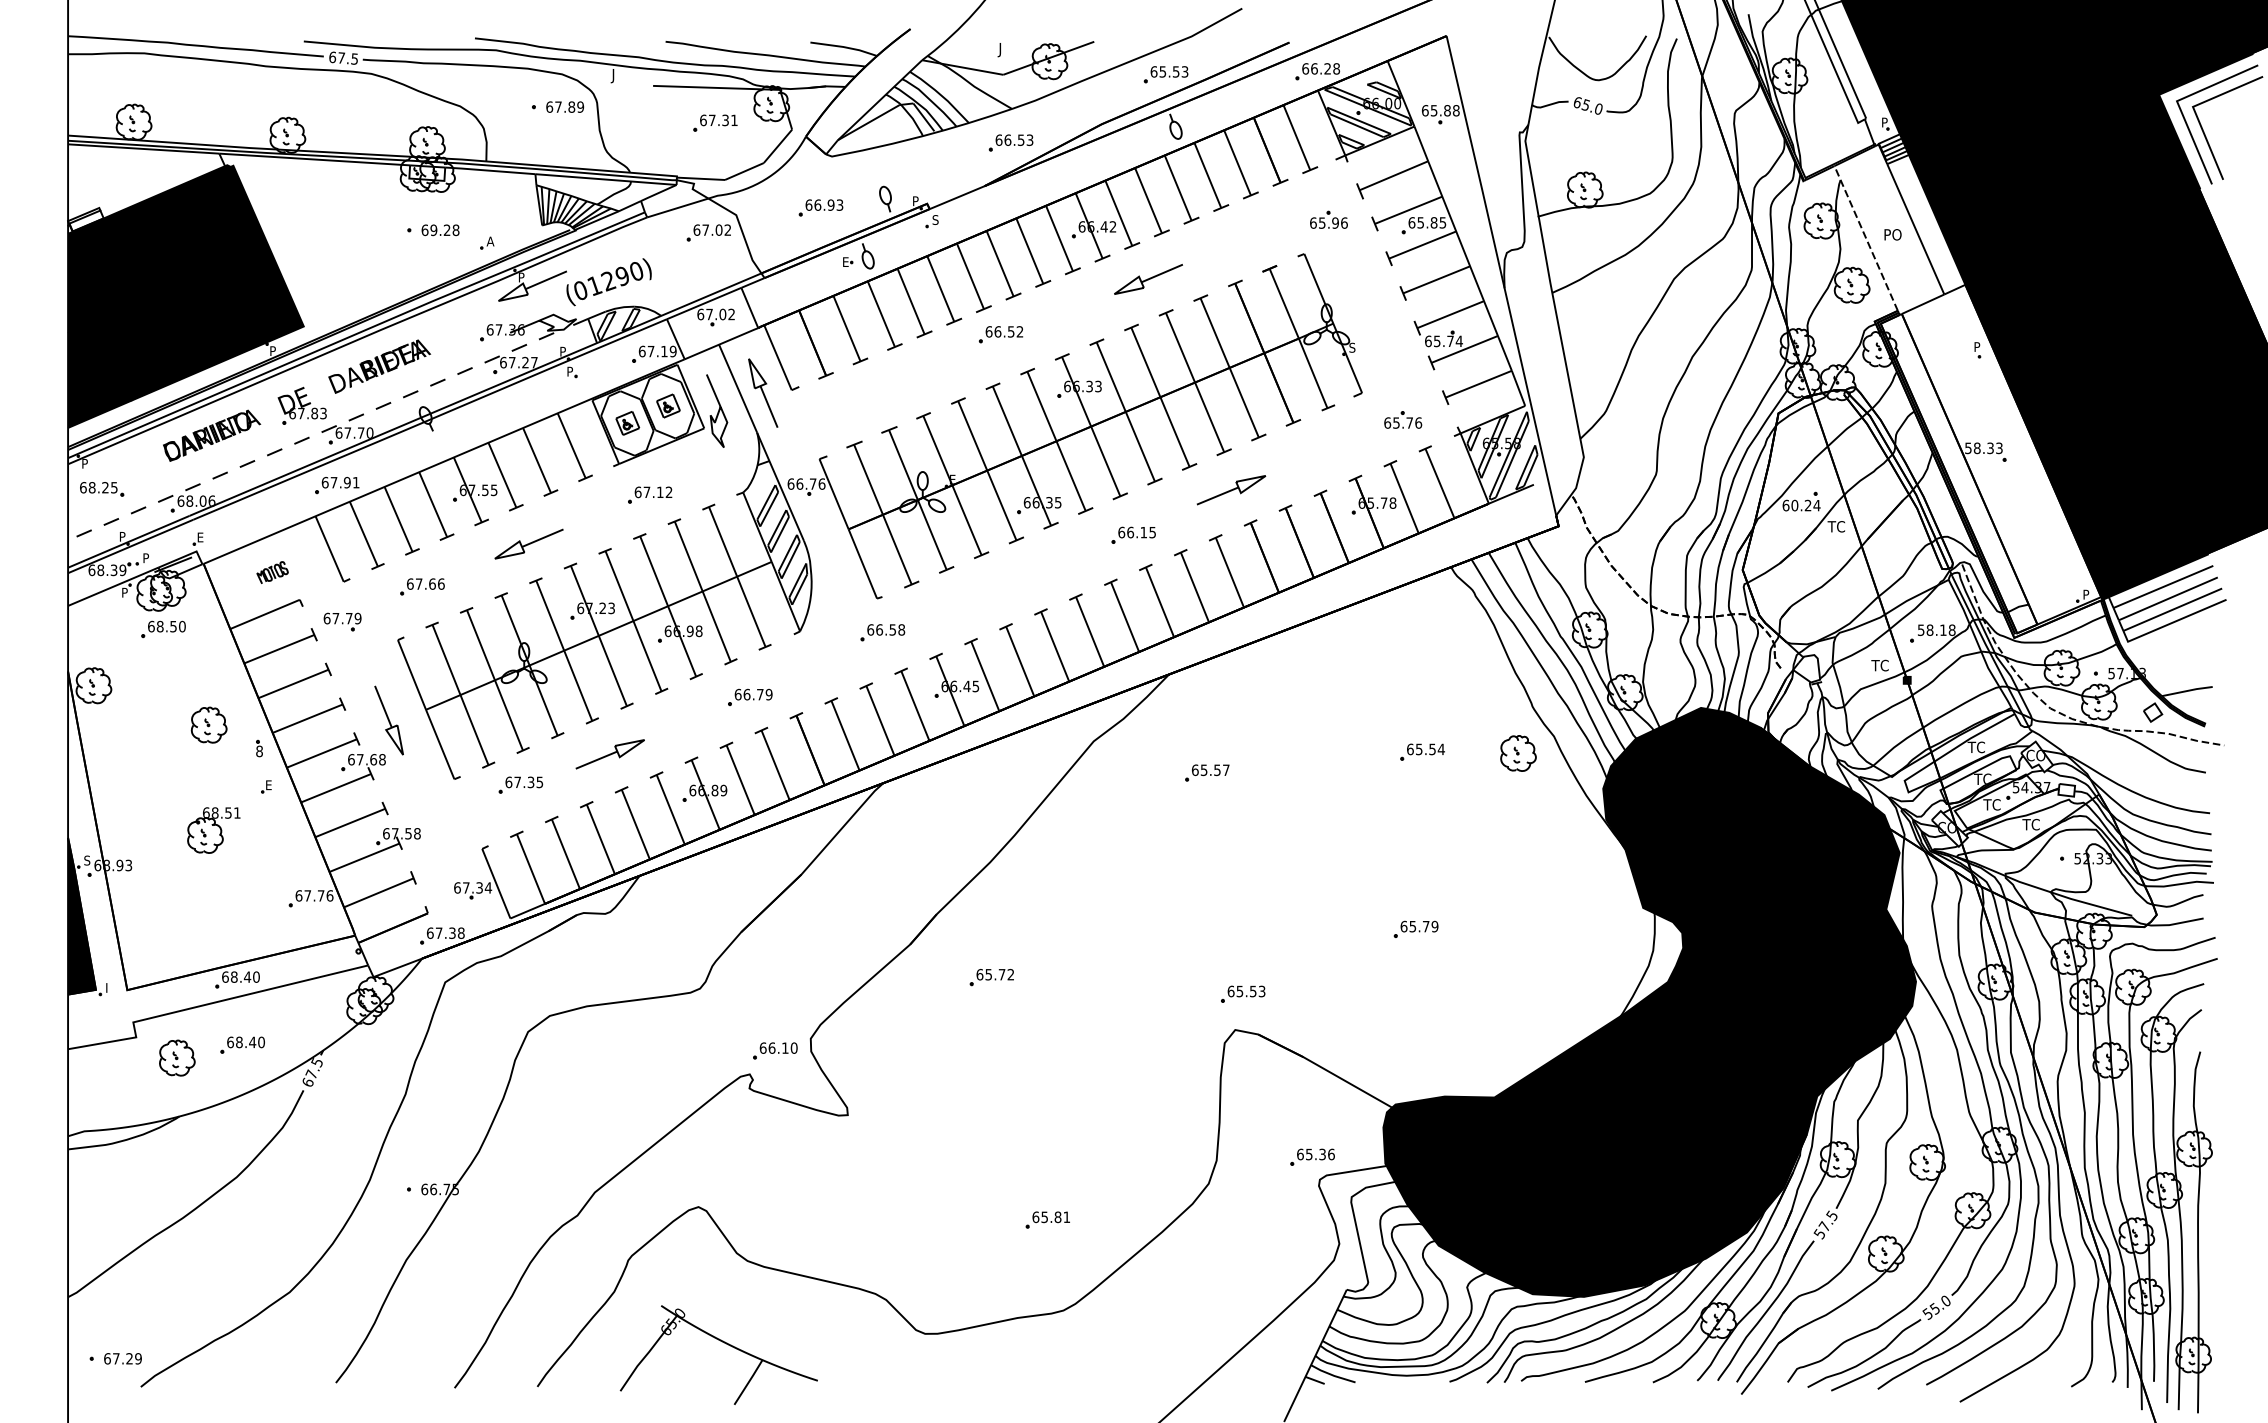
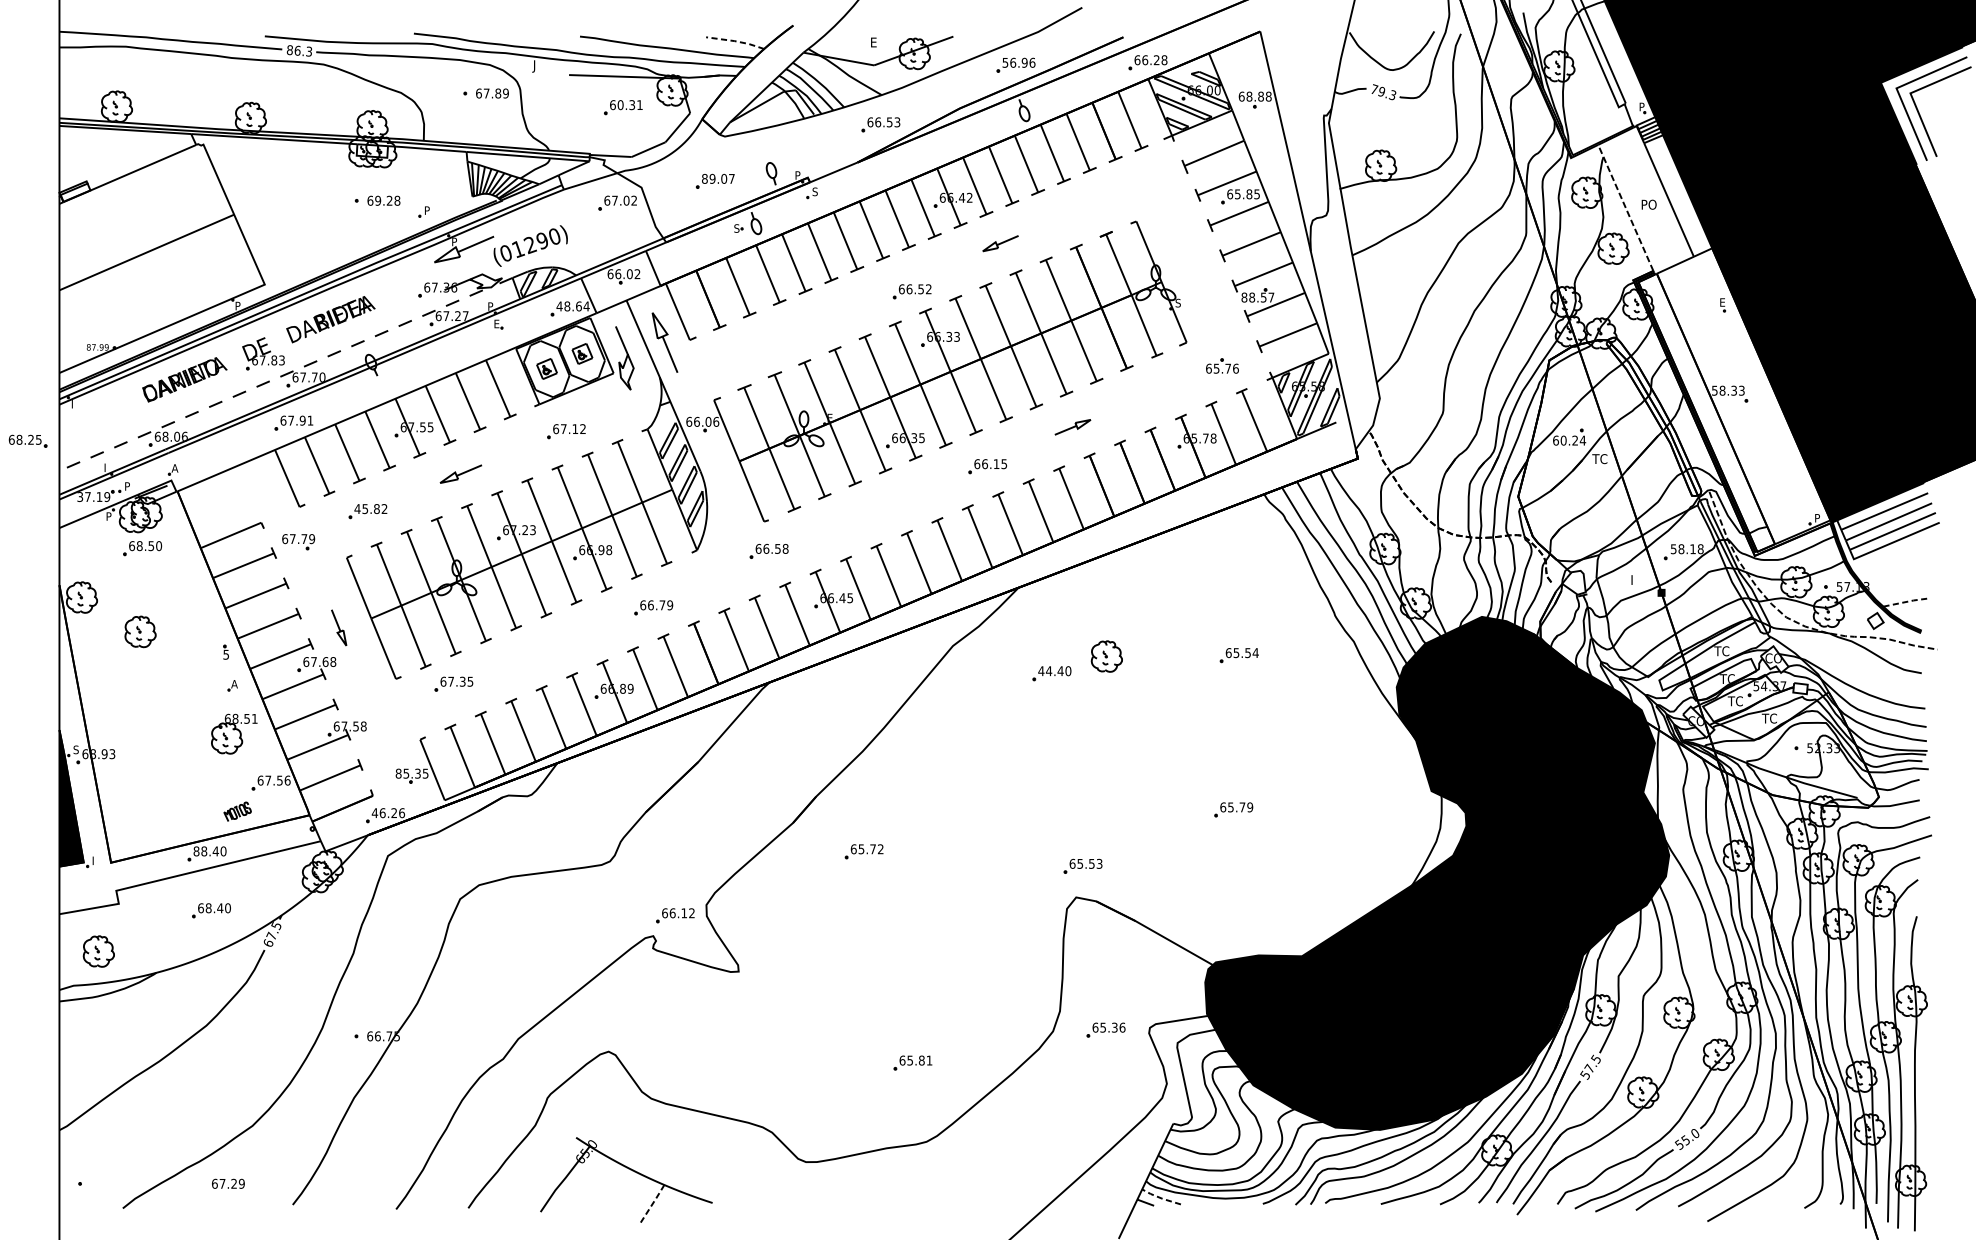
line: (844, 47) -> (735, 41), solid -> dashed
text: (1001, 50) -> (872, 44), J -> E
text: (343, 57) -> (299, 50), 67.5 -> 86.3
text: (1169, 71) -> (1018, 62), 65.53 -> 56.96
text: (1587, 105) -> (1383, 92), 65.0 -> 79.3
text: (1433, 110) -> (1248, 96), 65.88 -> 68.88
text: (711, 120) -> (619, 105), 67.31 -> 60.31
text: (824, 204) -> (718, 178), 66.93 -> 89.07
part: (1328, 219) -> (1157, 191), removed
text: (490, 241) -> (427, 210), A -> P
text: (845, 262) -> (736, 228), E -> S
part: (1148, 279) -> (1000, 243), size x0.6
fill: (185, 296) -> (161, 258), removed
text: (709, 314) -> (618, 274), 67.02 -> 66.02
part: (1000, 334) -> (911, 291), moved
text: (1443, 341) -> (1257, 297), 65.74 -> 88.57
text: (1977, 346) -> (1722, 302), P -> E
text: (657, 351) -> (572, 306), 67.19 -> 48.64
text: (570, 371) -> (497, 323), P -> E
text: (85, 461) -> (74, 402), P -> I
text: (812, 483) -> (707, 421), 66.76 -> 66.06
part: (102, 489) -> (28, 441), moved
part: (1231, 490) -> (1072, 427), size x0.6
text: (123, 534) -> (107, 465), P -> I
text: (200, 537) -> (174, 468), E -> A
part: (528, 543) -> (460, 473), size x0.7
text: (102, 570) -> (89, 497), 68.39 -> 37.19
part: (272, 572) -> (237, 811), moved
text: (425, 583) -> (370, 508), 67.66 -> 45.82
text: (1879, 665) -> (1637, 579), TC -> I
line: (2187, 690) -> (1905, 601), solid -> dashed
part: (388, 720) -> (338, 627), size x0.6
part: (208, 724) -> (139, 631), moved
text: (259, 751) -> (226, 654), 8 -> 5
part: (1518, 753) -> (1106, 656), moved
part: (609, 754) -> (531, 657), removed
text: (1210, 770) -> (1054, 671), 65.57 -> 44.40
text: (268, 785) -> (234, 684), E -> A
part: (213, 830) -> (234, 734), moved
text: (473, 887) -> (412, 773), 67.34 -> 85.35
text: (320, 895) -> (279, 780), 67.76 -> 67.56
text: (445, 932) -> (388, 812), 67.38 -> 46.26
text: (225, 976) -> (196, 850), 68.40 -> 88.40
text: (793, 1047) -> (691, 912), 66.10 -> 66.12
part: (177, 1057) -> (99, 951), moved
part: (1312, 1156) -> (1106, 1029), moved
text: (122, 1358) -> (227, 1183), moved
line: (1332, 1375) -> (1160, 1198), solid -> dashed
line: (748, 1382) -> (652, 1204), solid -> dashed

